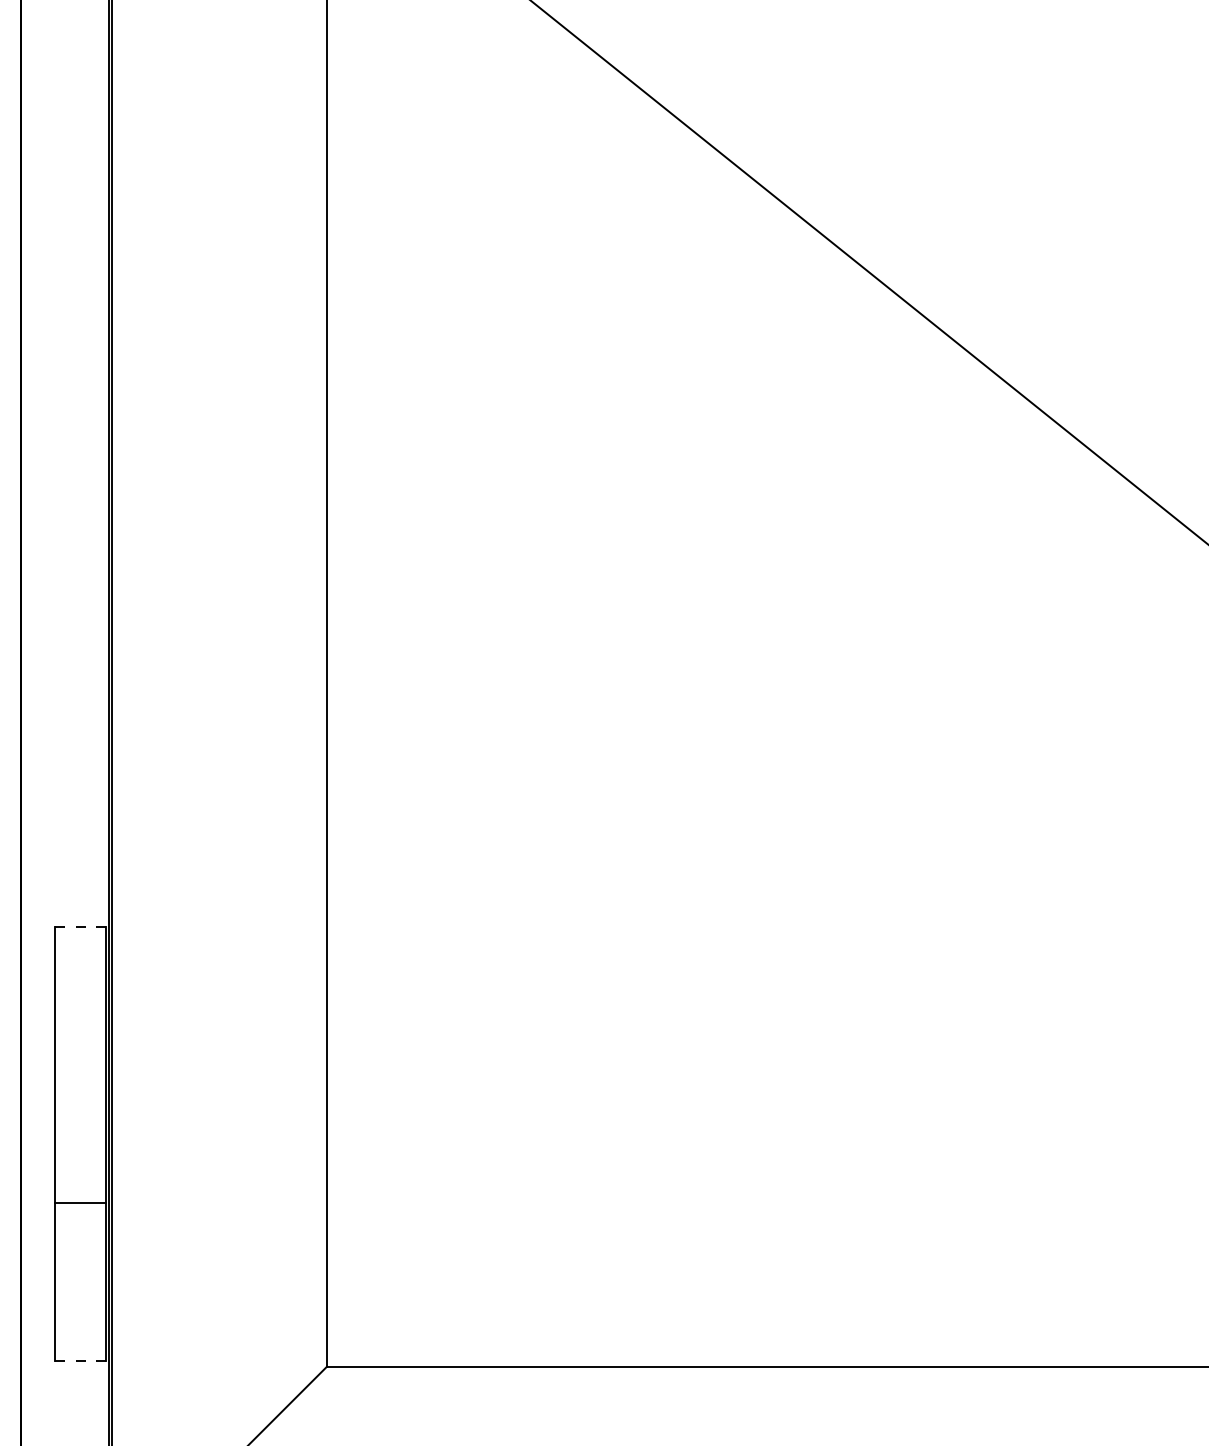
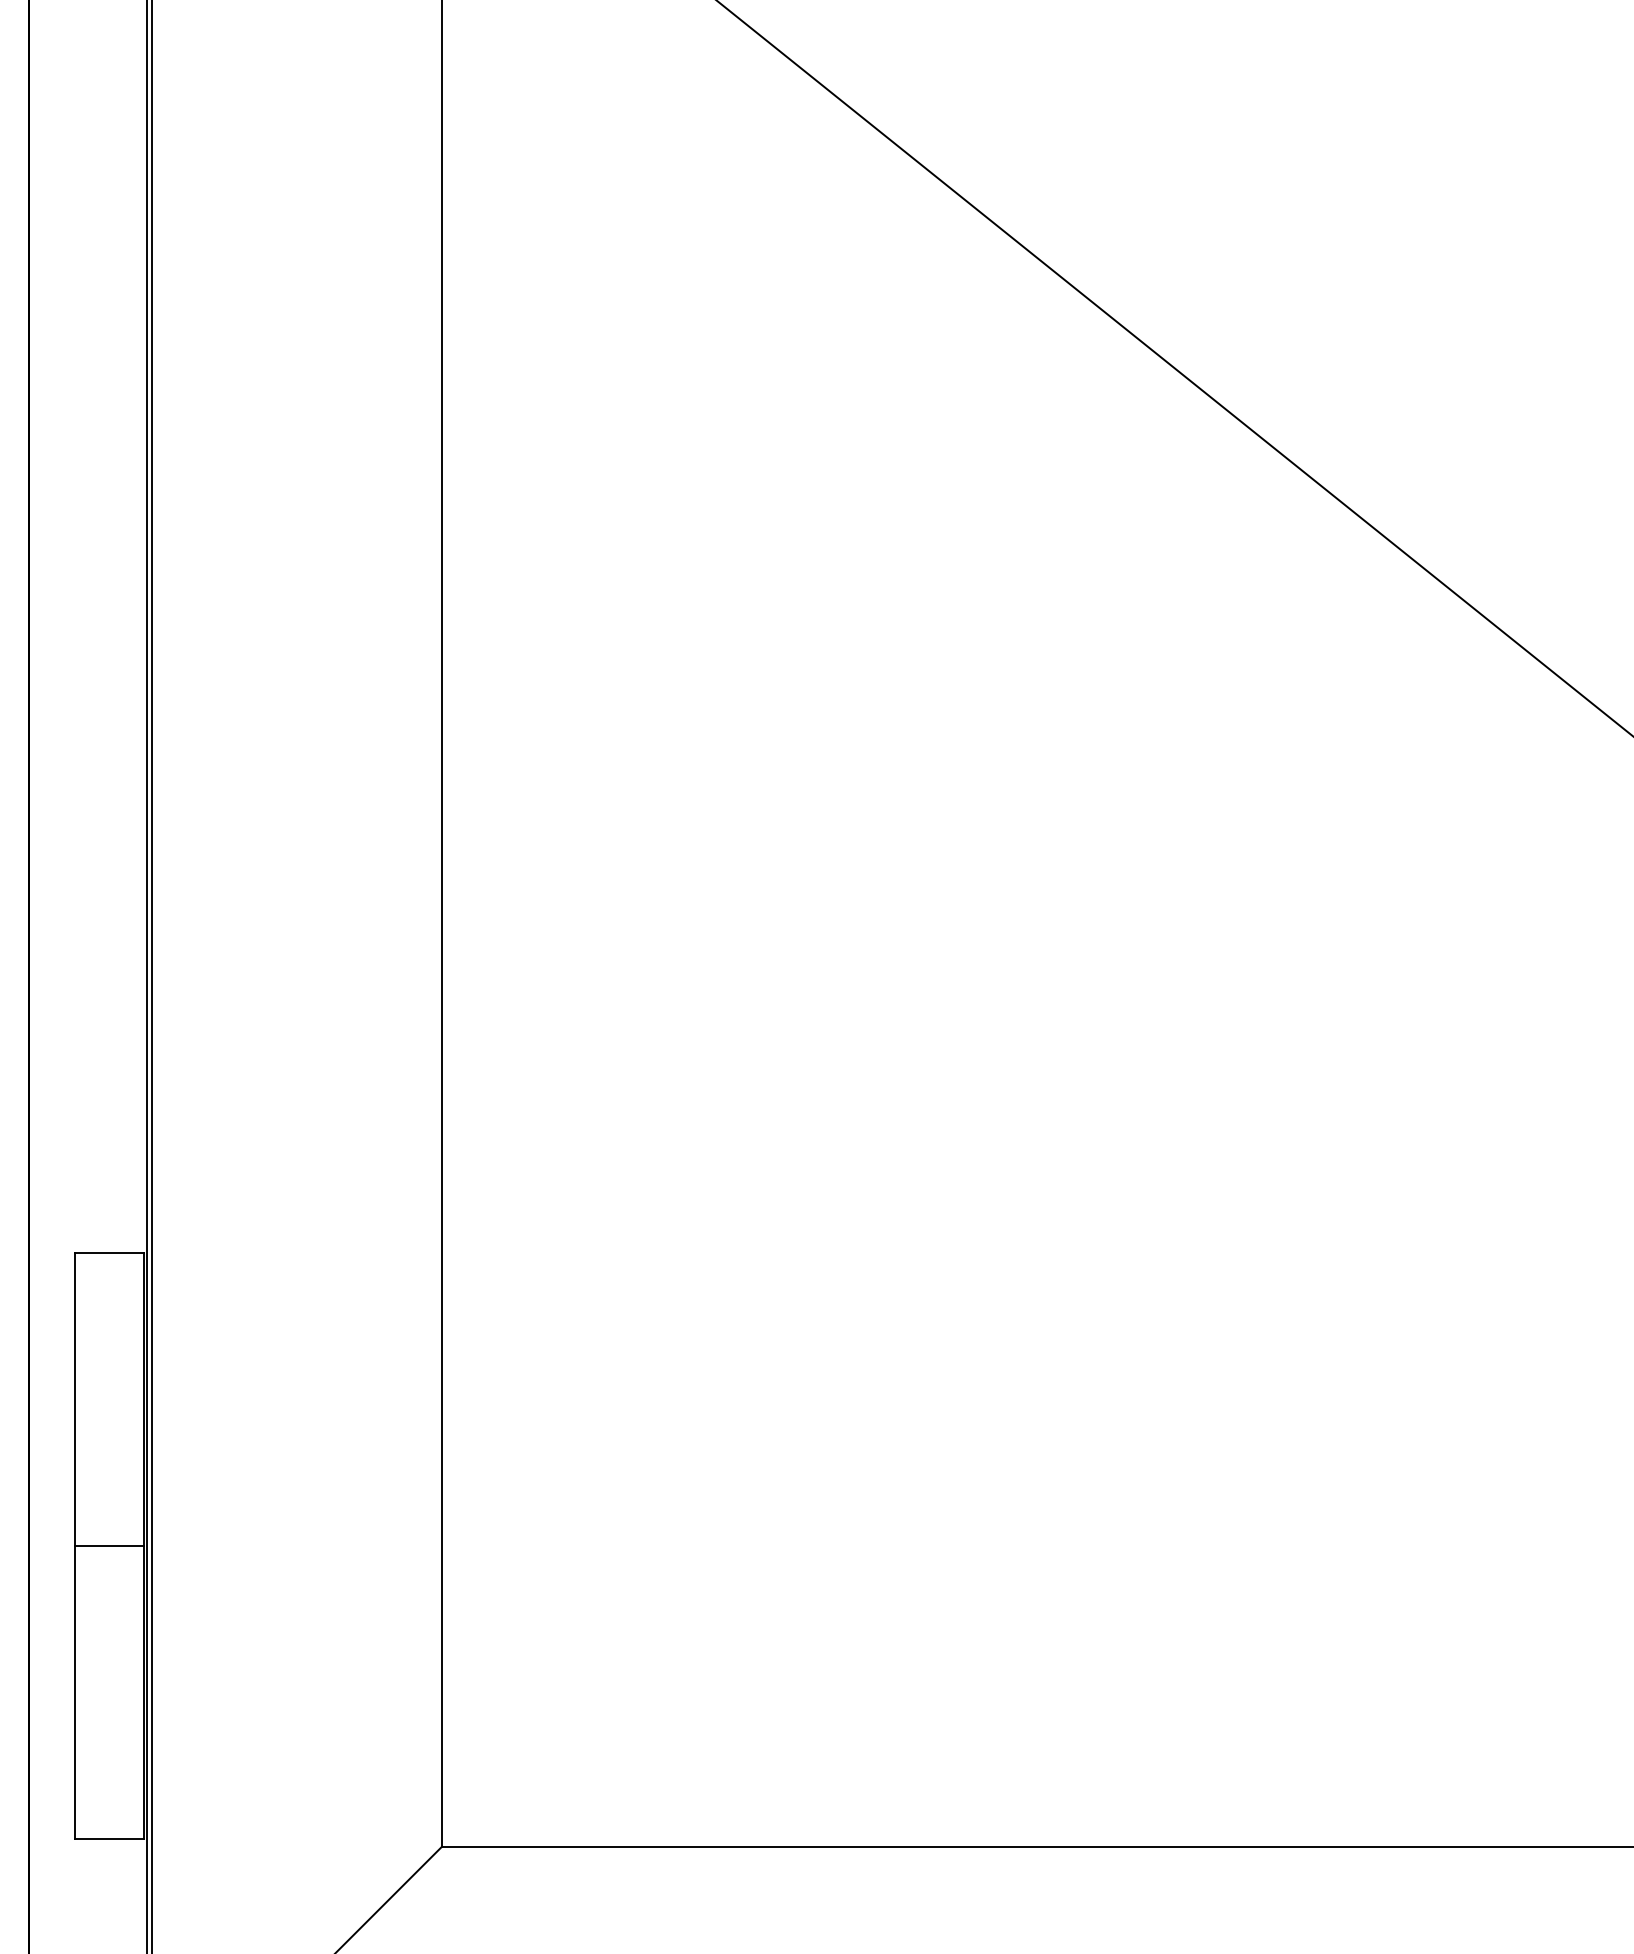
line: (80, 927) -> (109, 1253), dashed -> solid
line: (80, 1203) -> (108, 1545), moved
line: (80, 1360) -> (109, 1838), dashed -> solid

